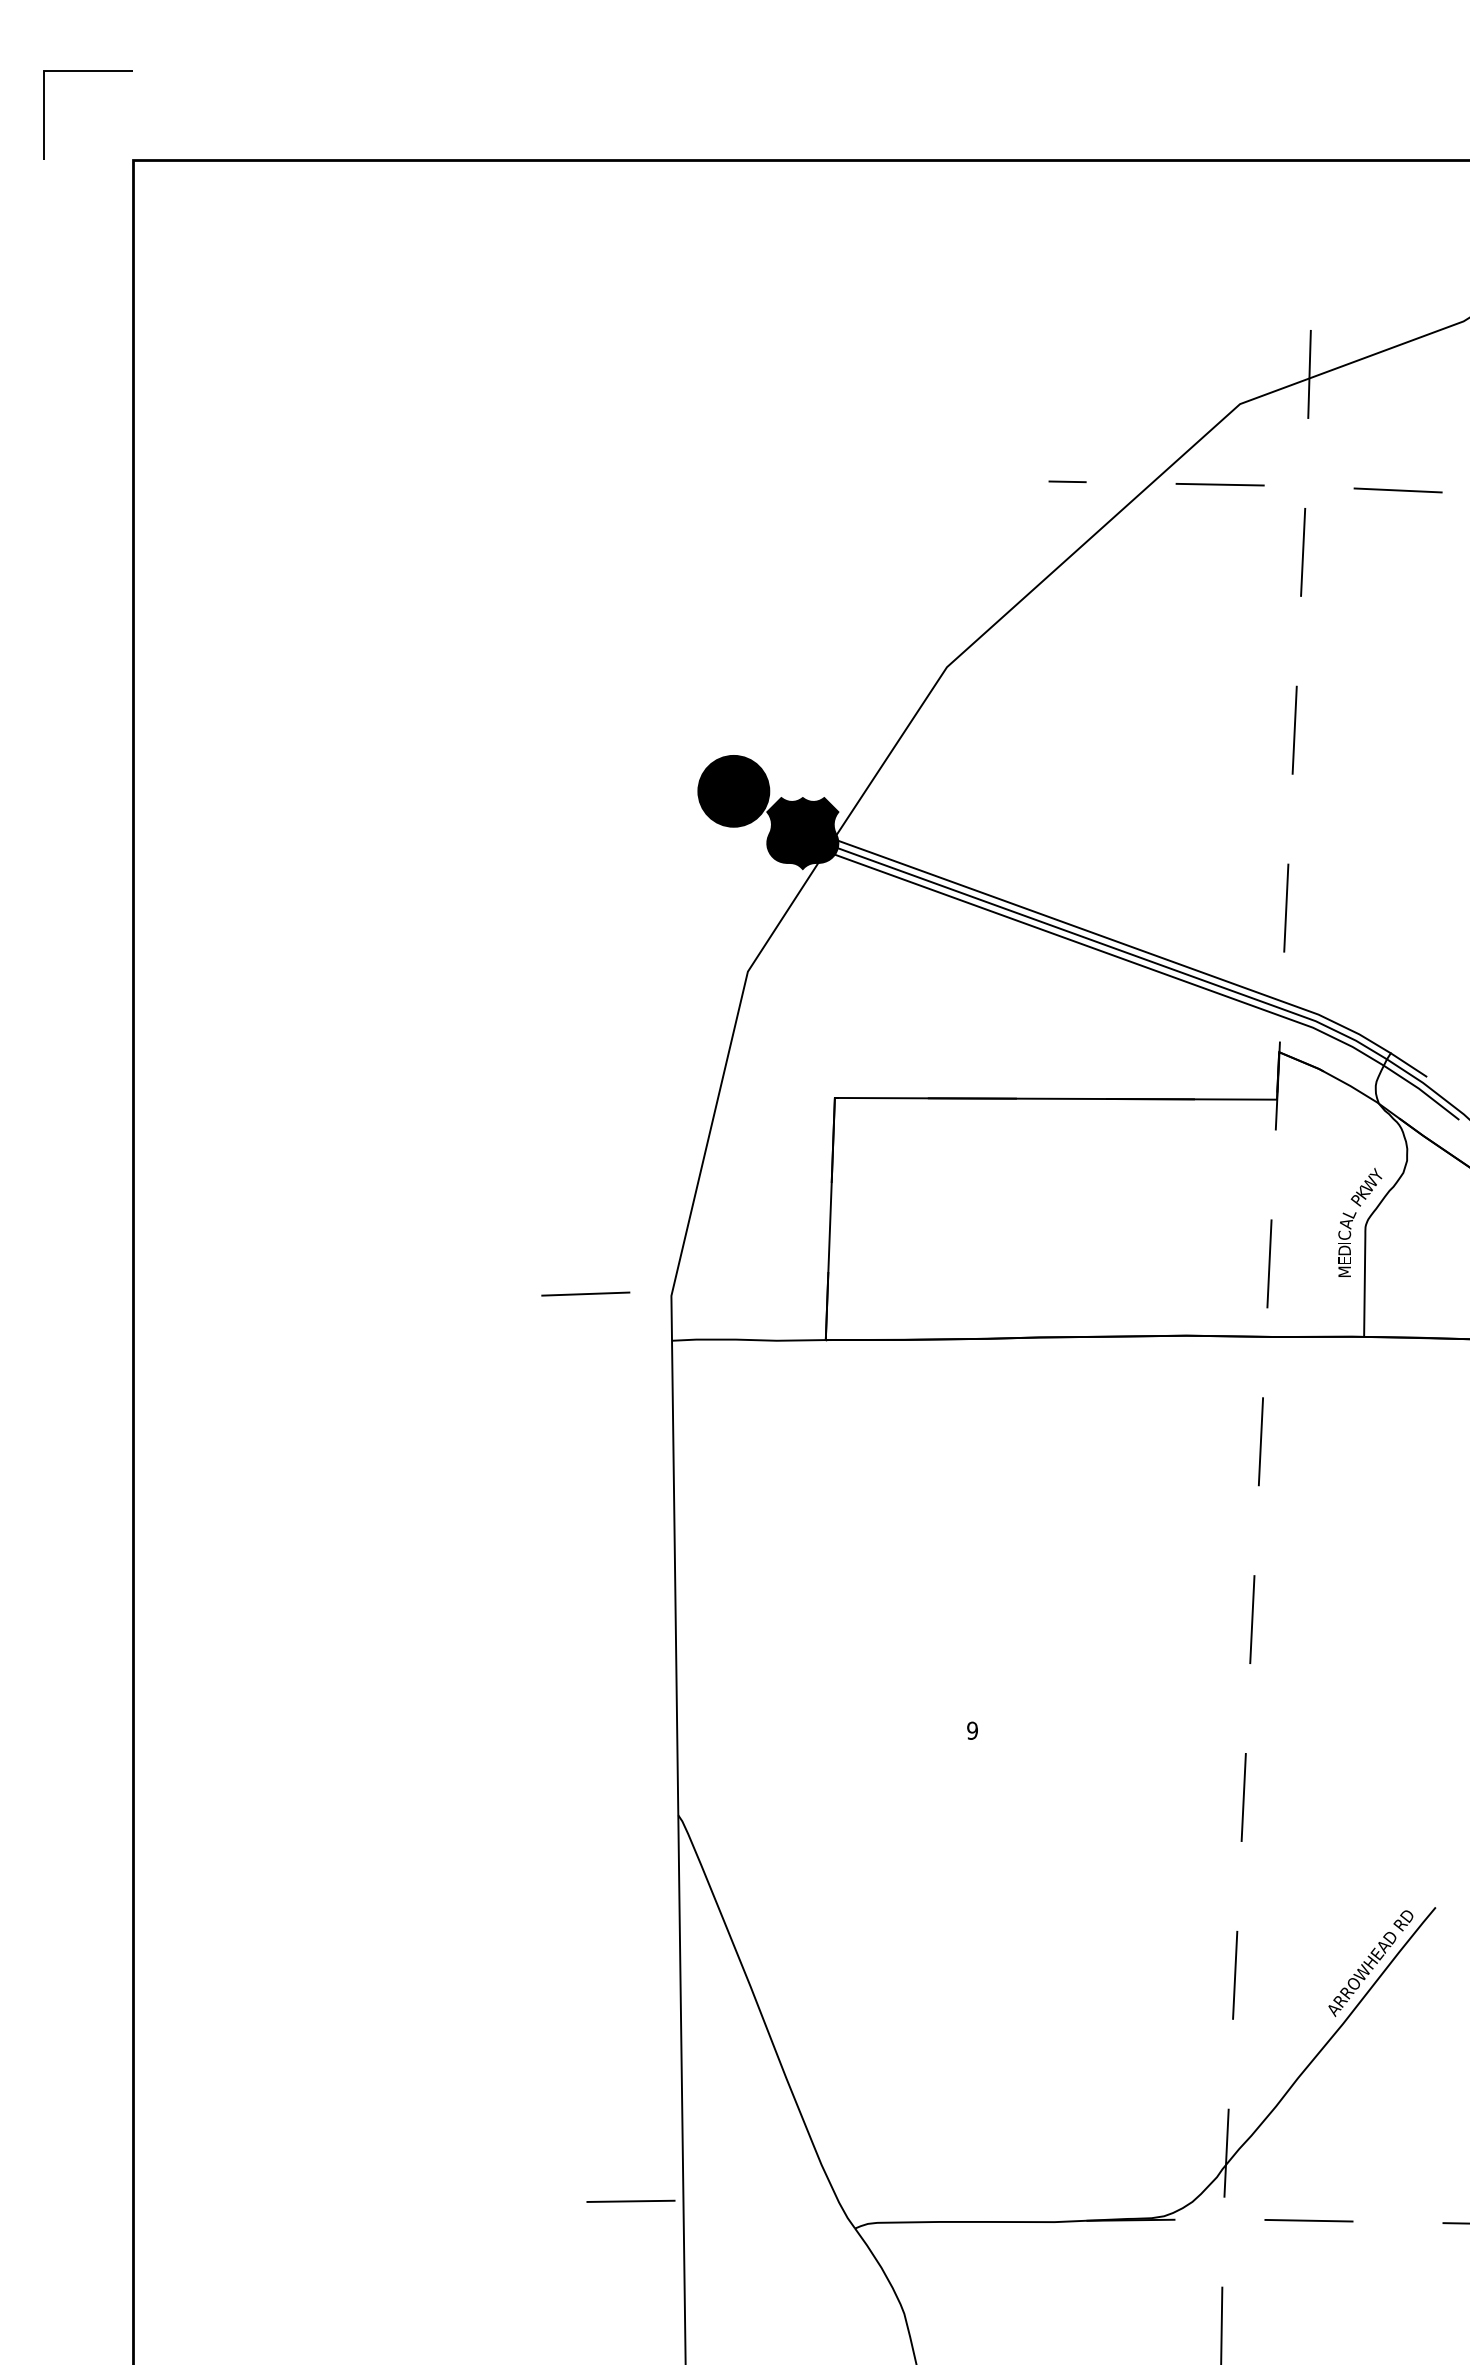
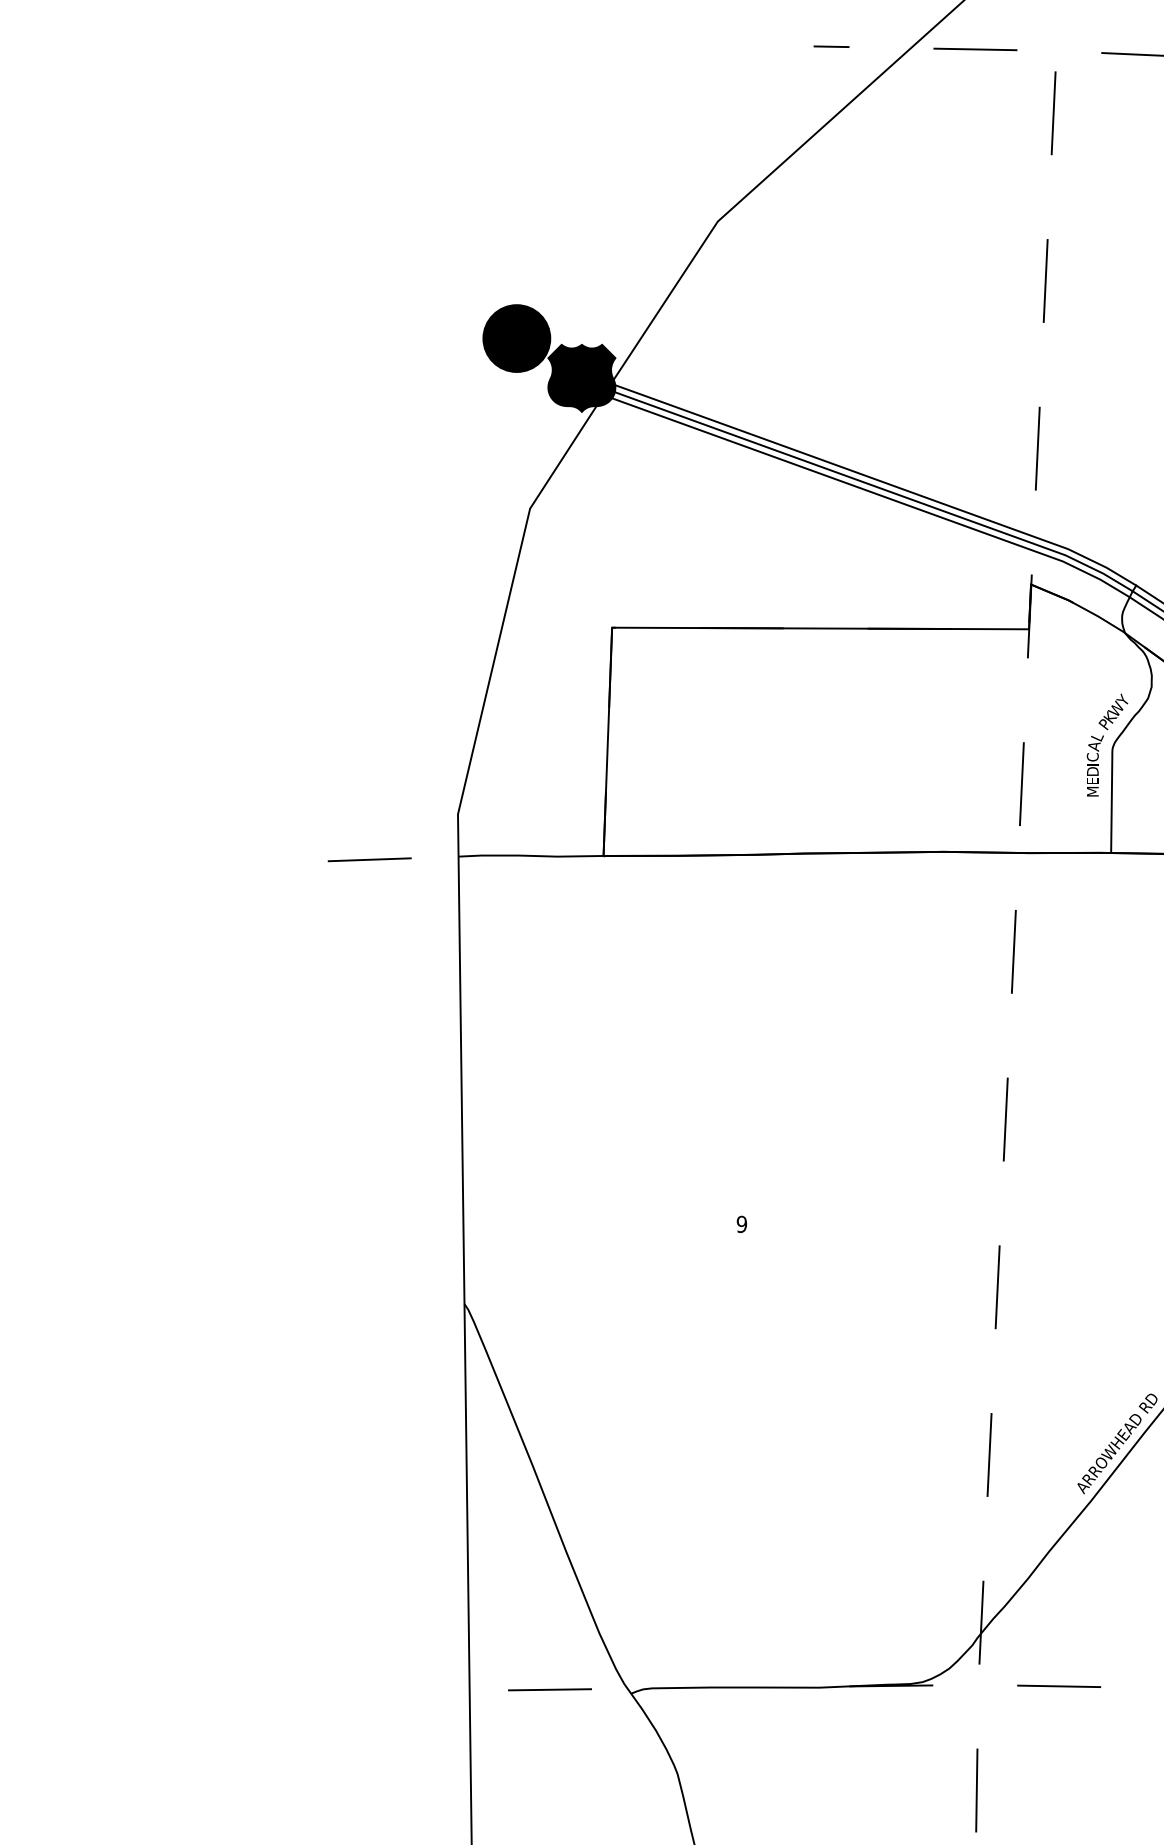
line: (585, 1293) -> (369, 859), moved
line: (630, 2200) -> (549, 1688), moved

